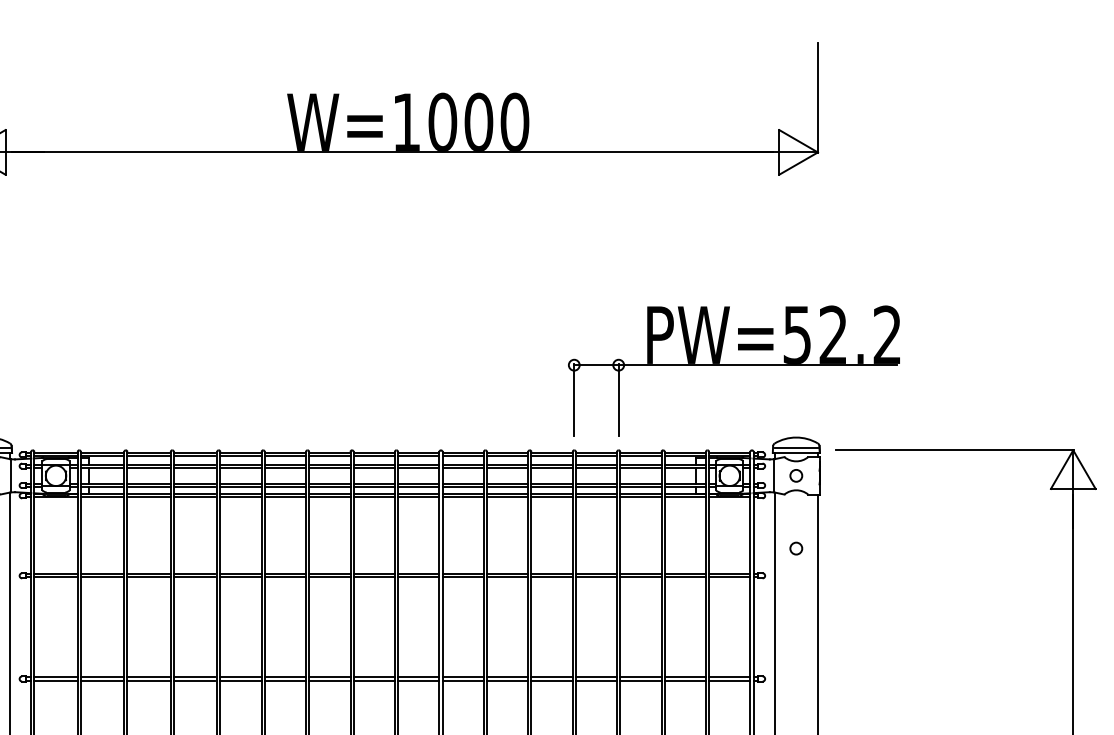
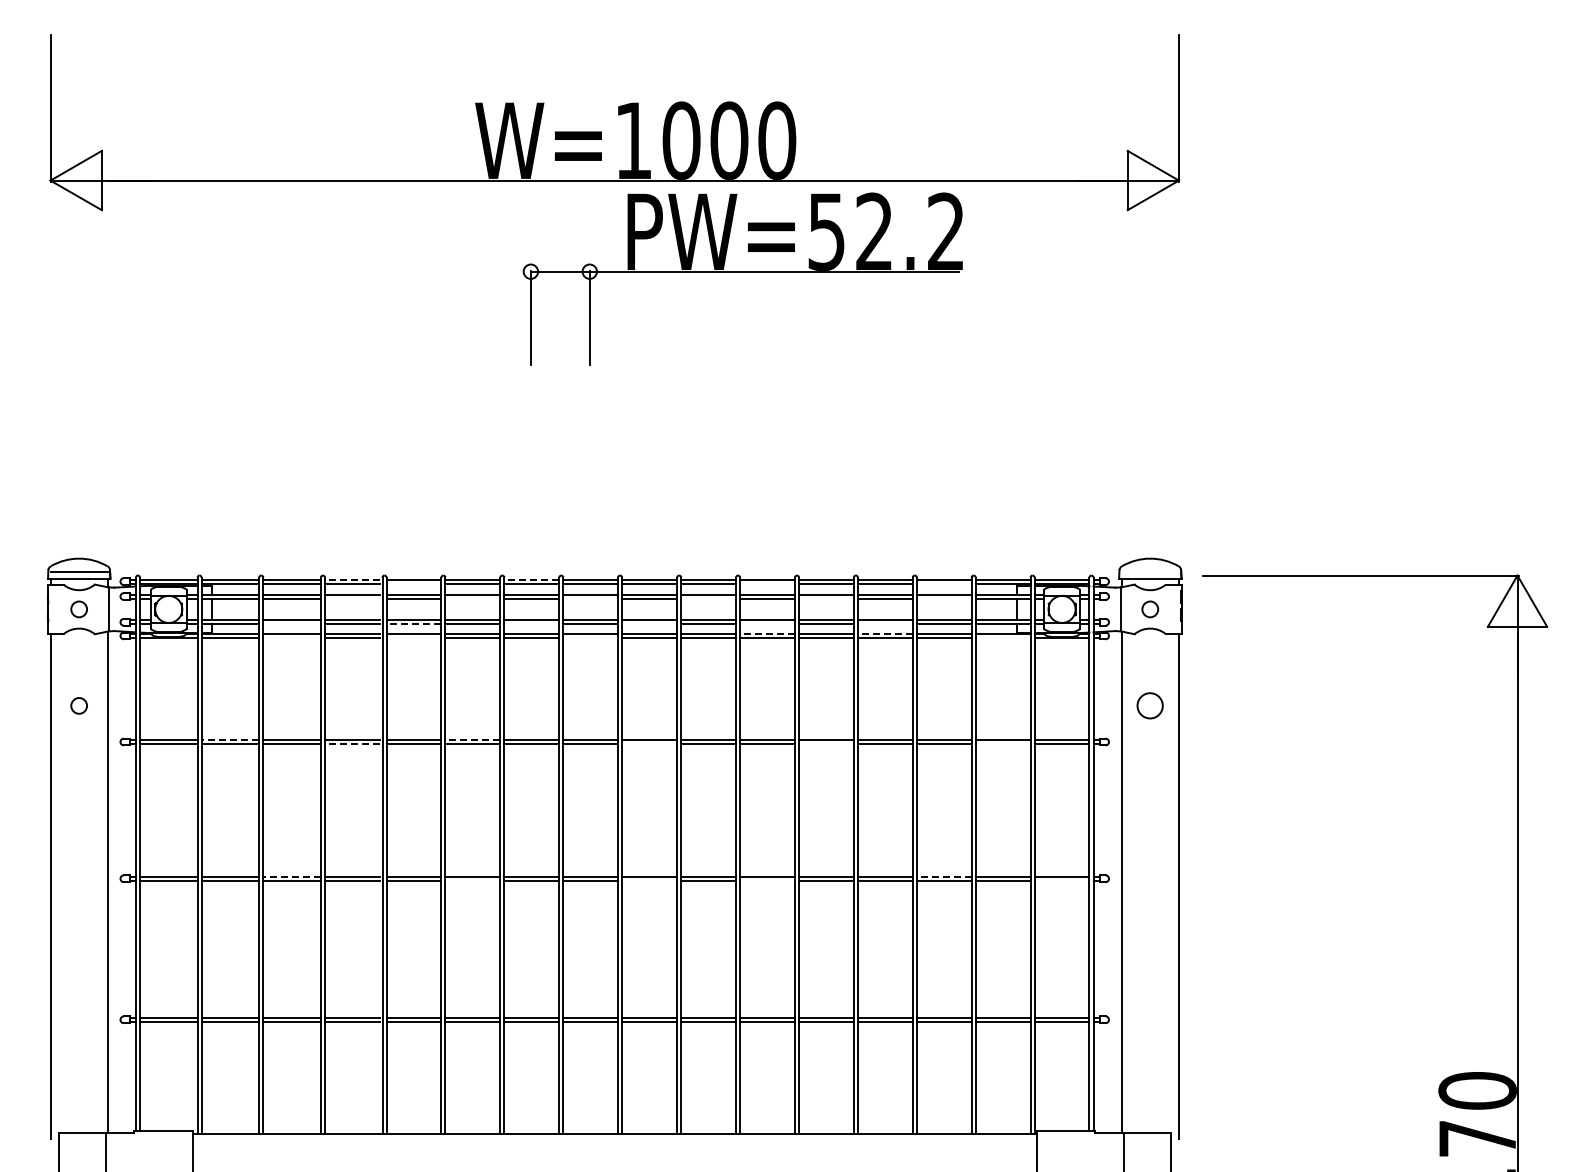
part: (733, 370) -> (742, 278), moved
line: (795, 448) -> (1149, 572), removed
line: (193, 453) -> (351, 579), solid -> dashed
line: (329, 453) -> (531, 579), solid -> dashed
line: (240, 456) -> (413, 583), removed
line: (507, 456) -> (767, 583), removed
line: (640, 456) -> (943, 583), removed
line: (193, 467) -> (351, 598), removed
line: (285, 467) -> (472, 598), removed
line: (374, 467) -> (590, 598), removed
line: (463, 467) -> (708, 598), removed
line: (552, 467) -> (826, 598), removed
line: (640, 467) -> (943, 598), removed
line: (148, 487) -> (291, 624), removed
line: (240, 487) -> (413, 624), solid -> dashed
line: (329, 487) -> (531, 624), removed
line: (418, 487) -> (649, 624), removed
line: (507, 487) -> (767, 624), removed
line: (595, 487) -> (884, 624), removed
line: (507, 494) -> (767, 633), solid -> dashed
line: (595, 494) -> (884, 633), solid -> dashed
line: (148, 497) -> (291, 637), removed
line: (240, 497) -> (413, 637), removed
line: (374, 497) -> (590, 637), removed
line: (684, 497) -> (1002, 637), removed
circle: (796, 548) -> (1150, 705), size x1.6
line: (102, 573) -> (230, 739), solid -> dashed
line: (285, 573) -> (472, 739), solid -> dashed
line: (193, 577) -> (351, 744), solid -> dashed
line: (418, 577) -> (649, 744), removed
line: (552, 577) -> (826, 744), removed
line: (684, 577) -> (1002, 744), removed
line: (149, 677) -> (292, 876), solid -> dashed
line: (640, 677) -> (943, 876), solid -> dashed
line: (285, 680) -> (472, 880), removed
line: (418, 680) -> (649, 880), removed
line: (507, 680) -> (767, 880), removed
line: (729, 680) -> (1061, 880), removed

